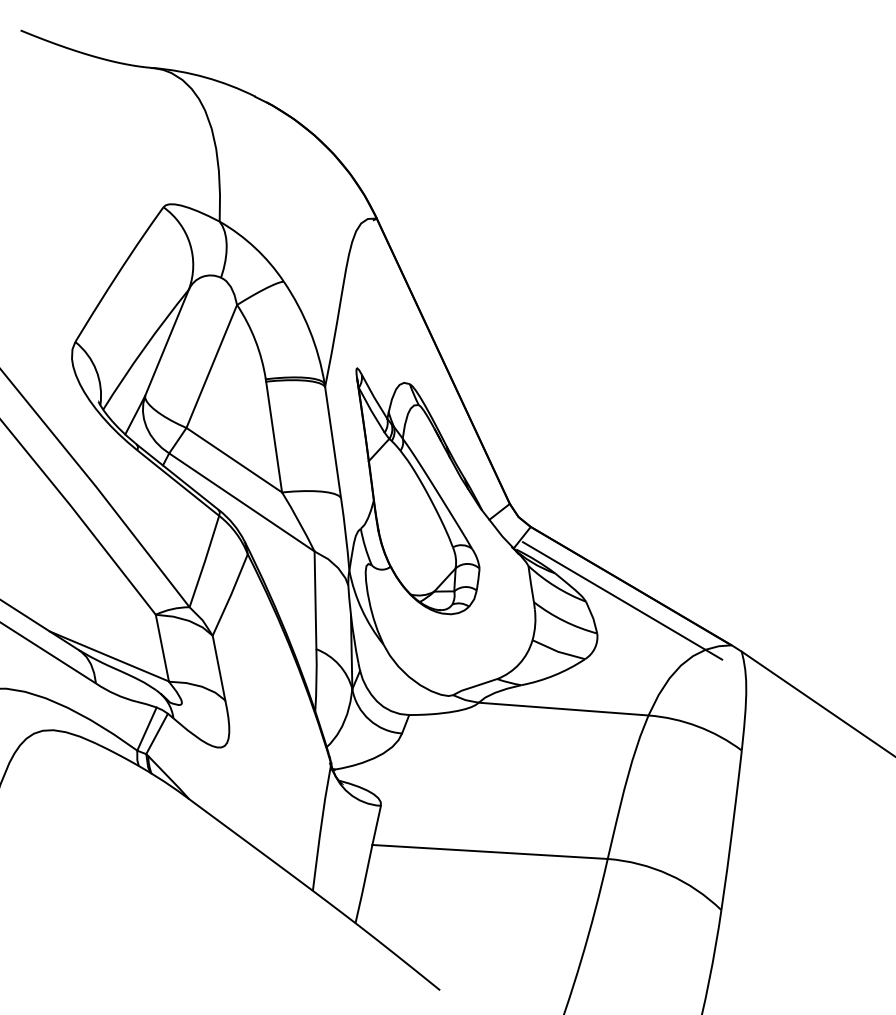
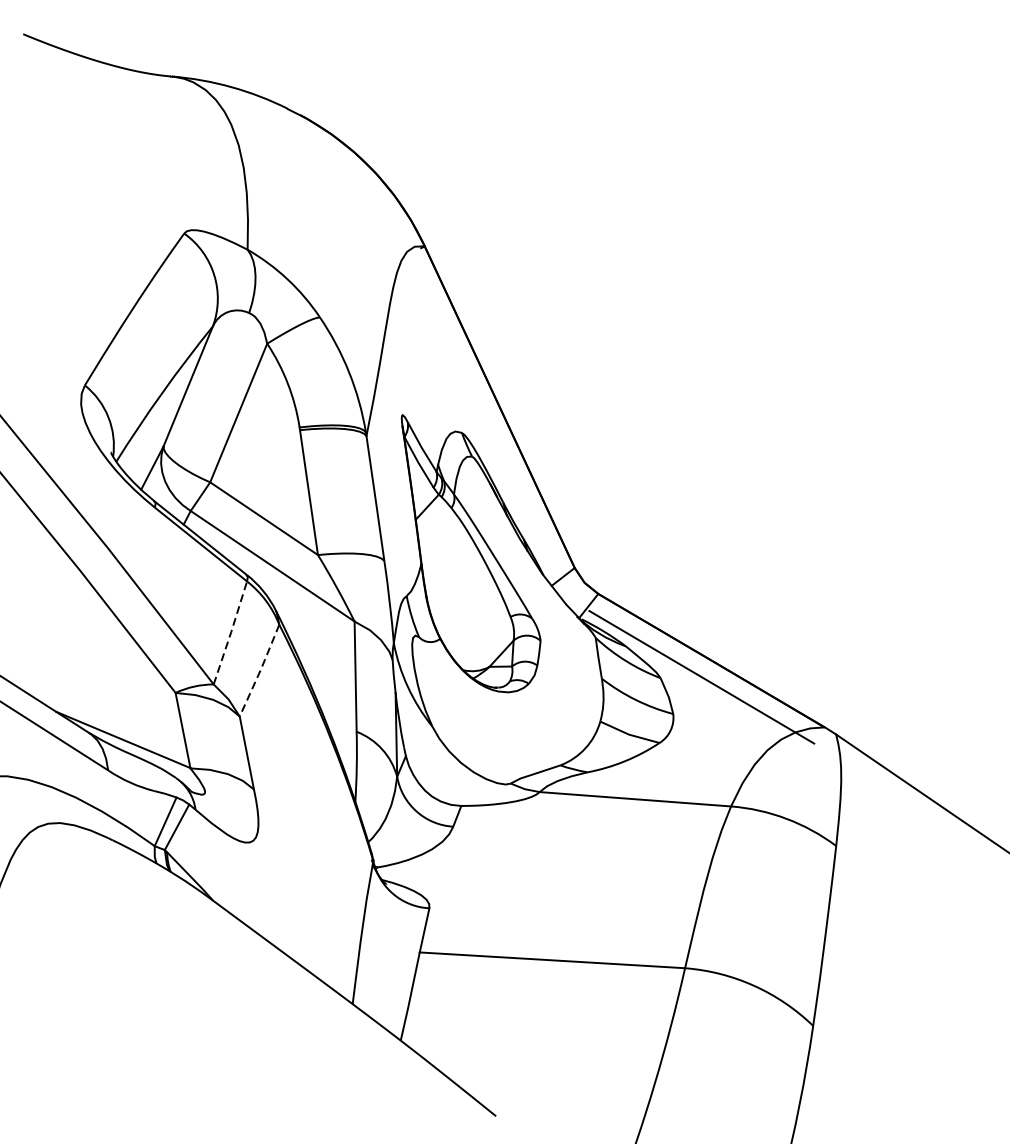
line: (205, 560) -> (231, 631), solid -> dashed
line: (230, 595) -> (259, 671), solid -> dashed

